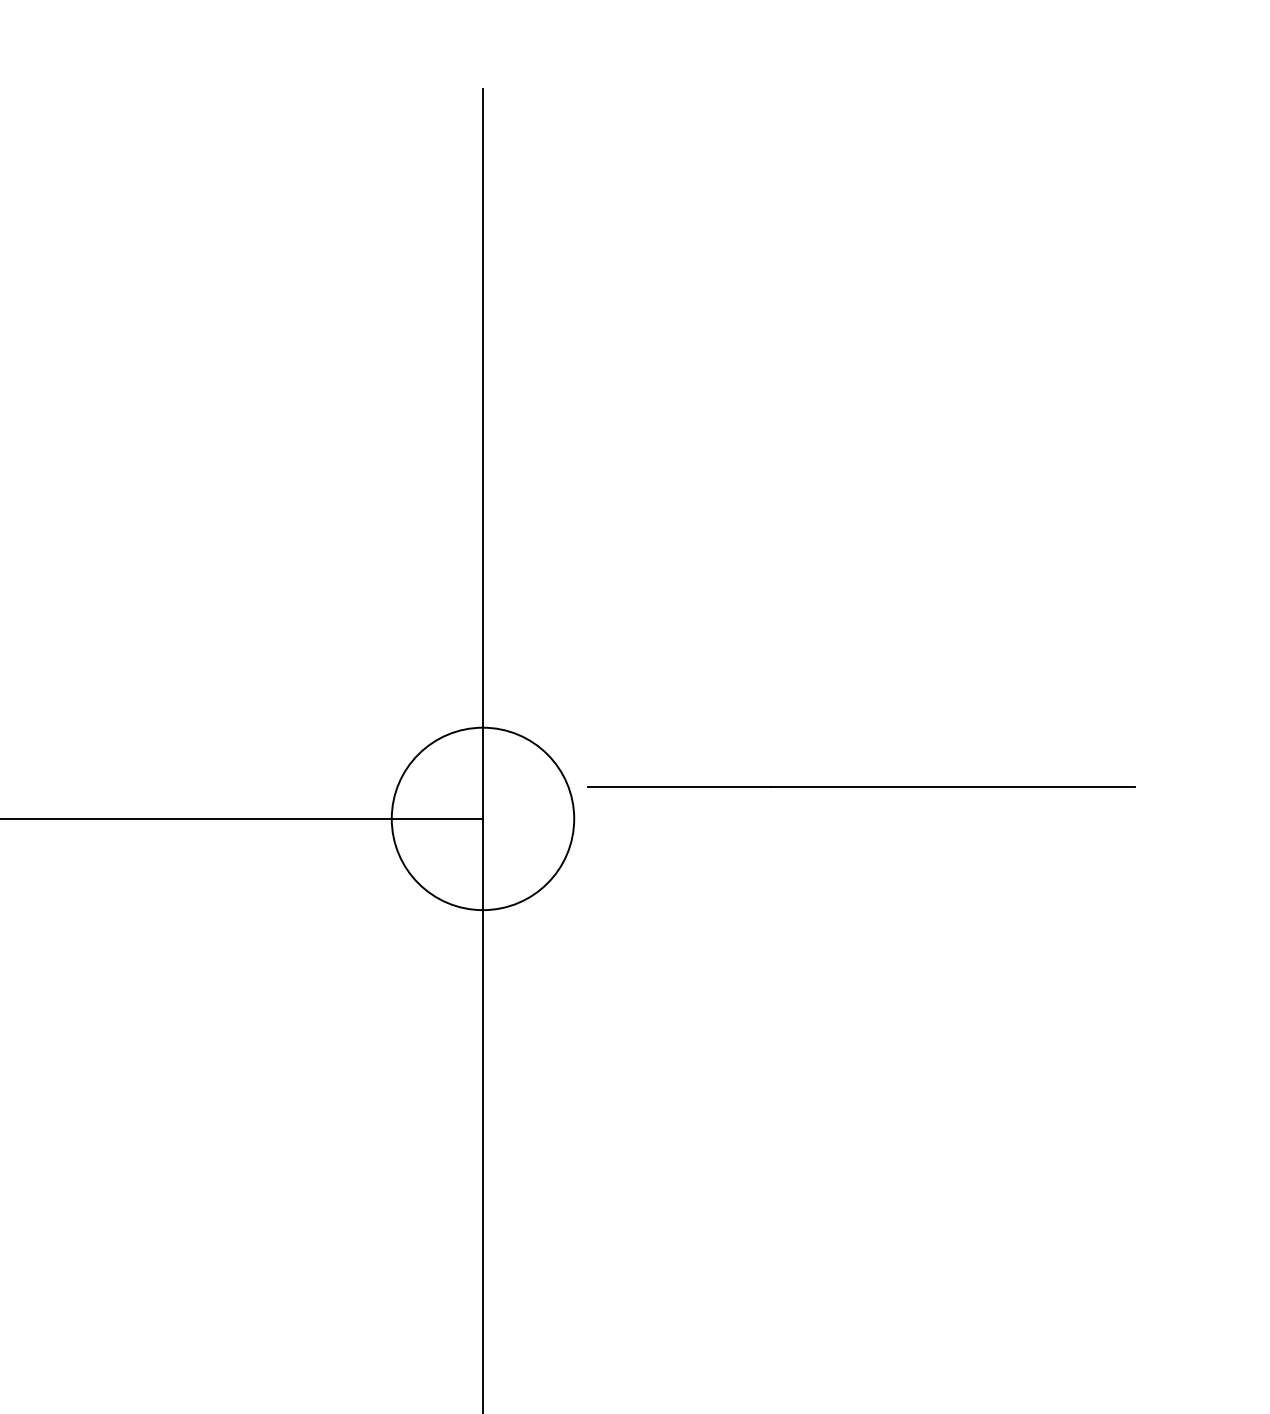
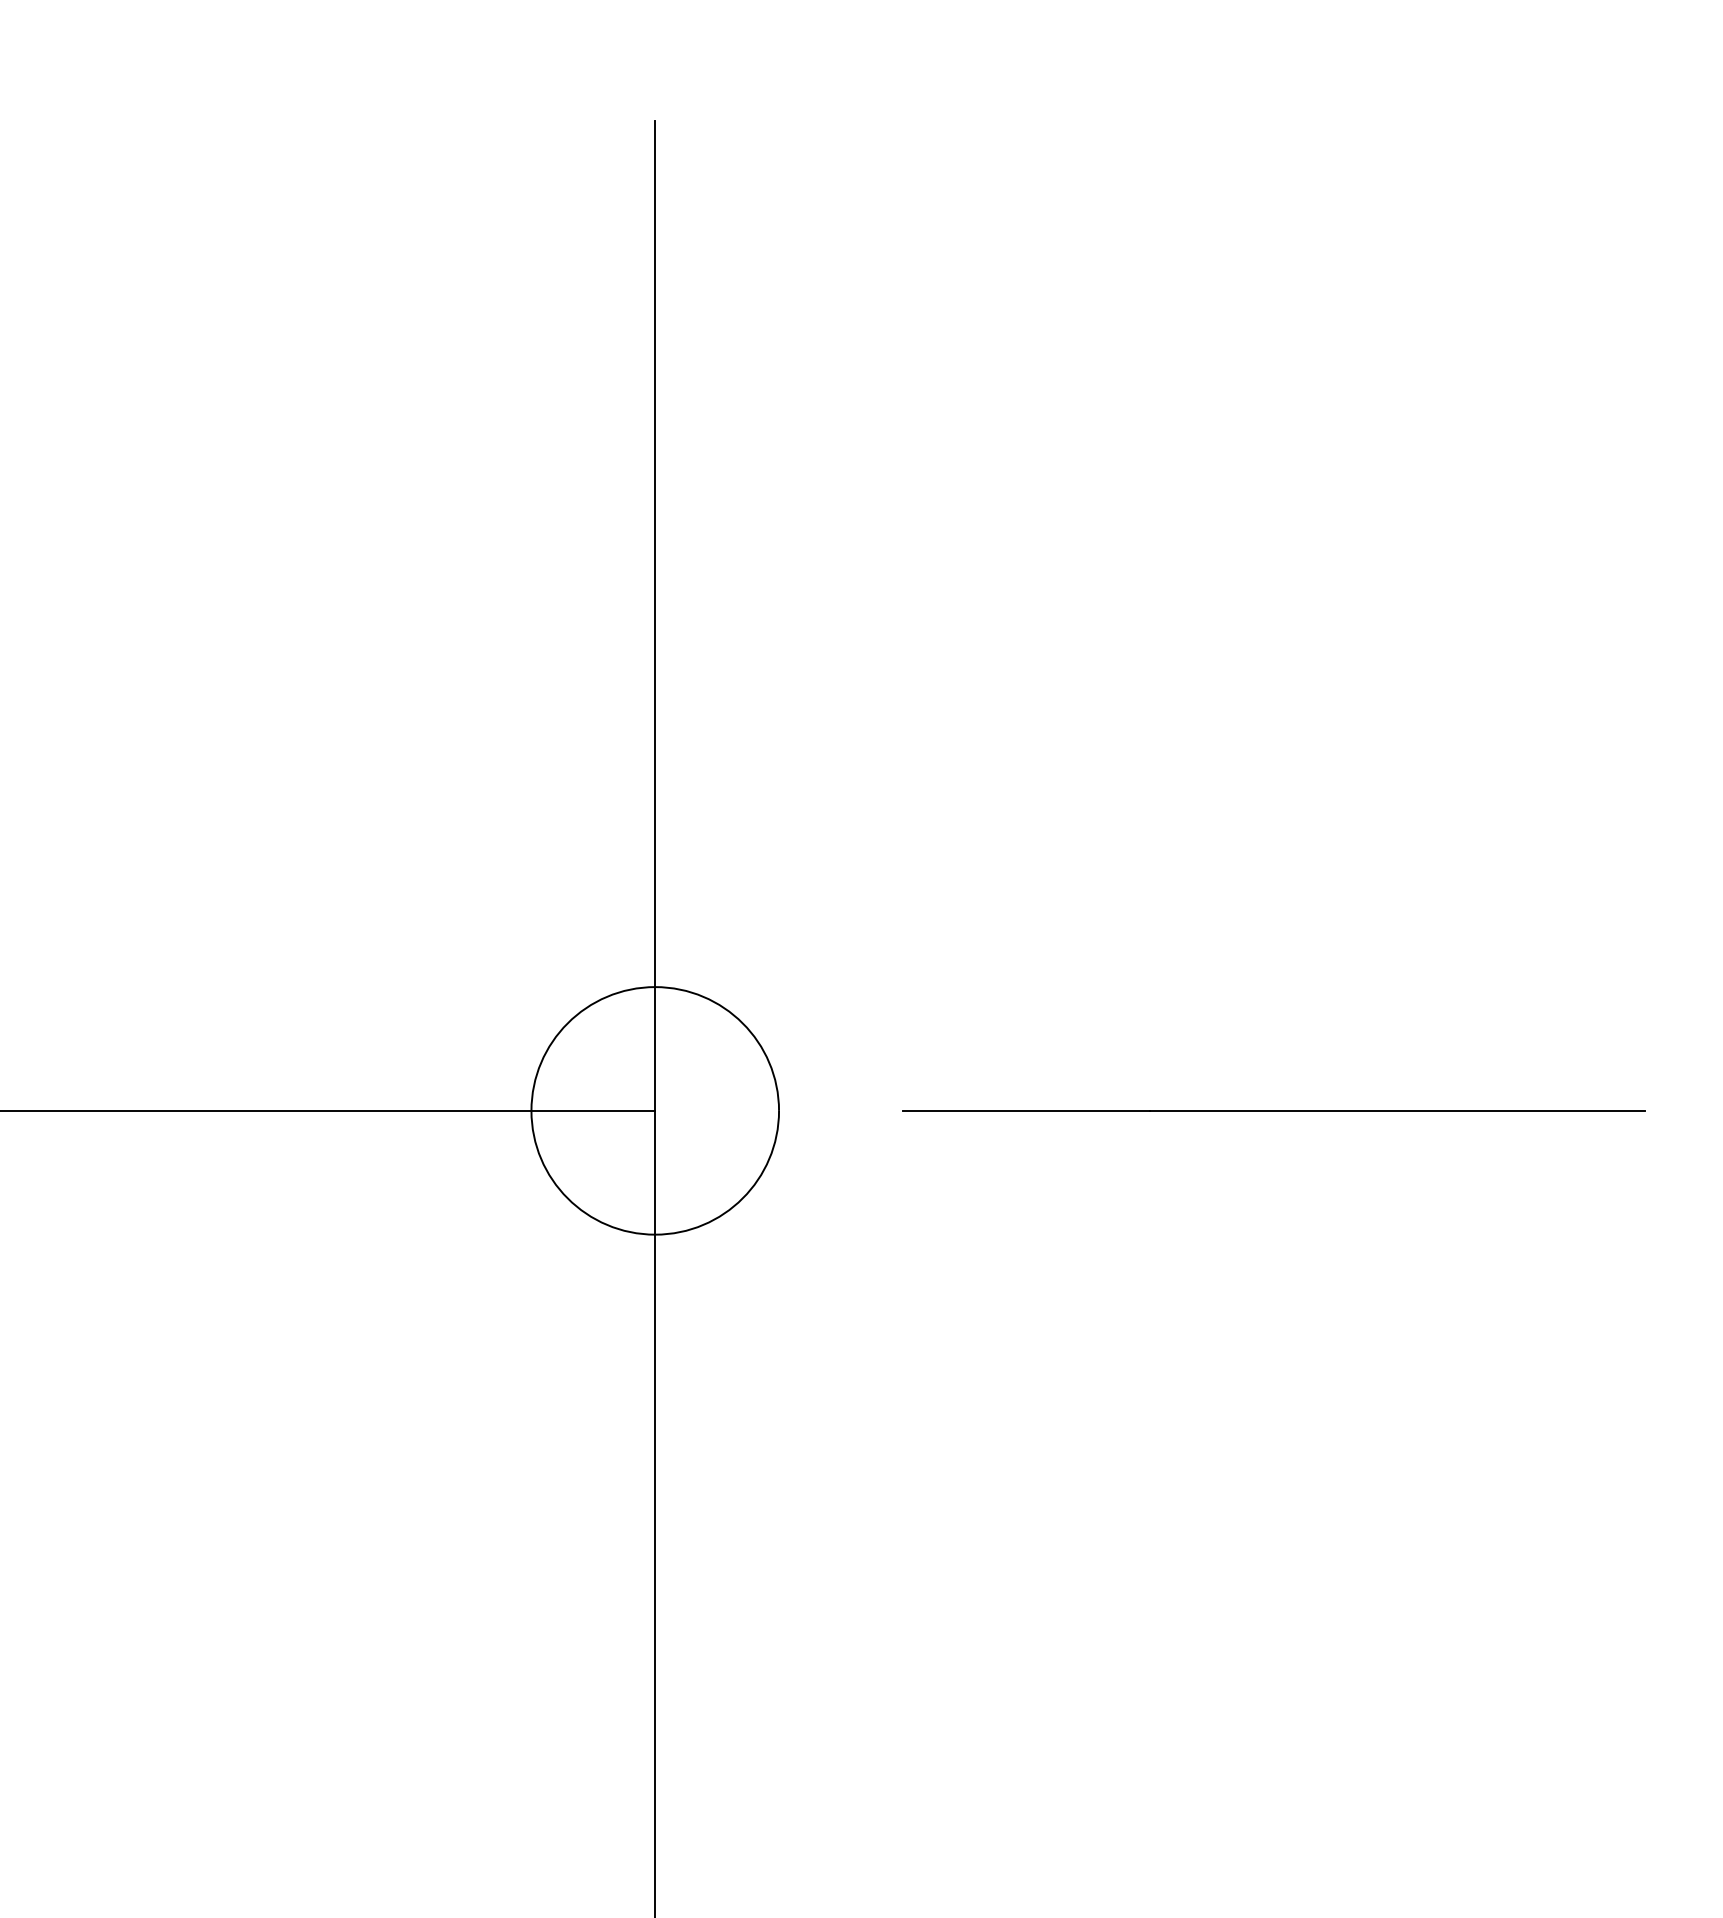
line: (861, 786) -> (1273, 1110), moved

